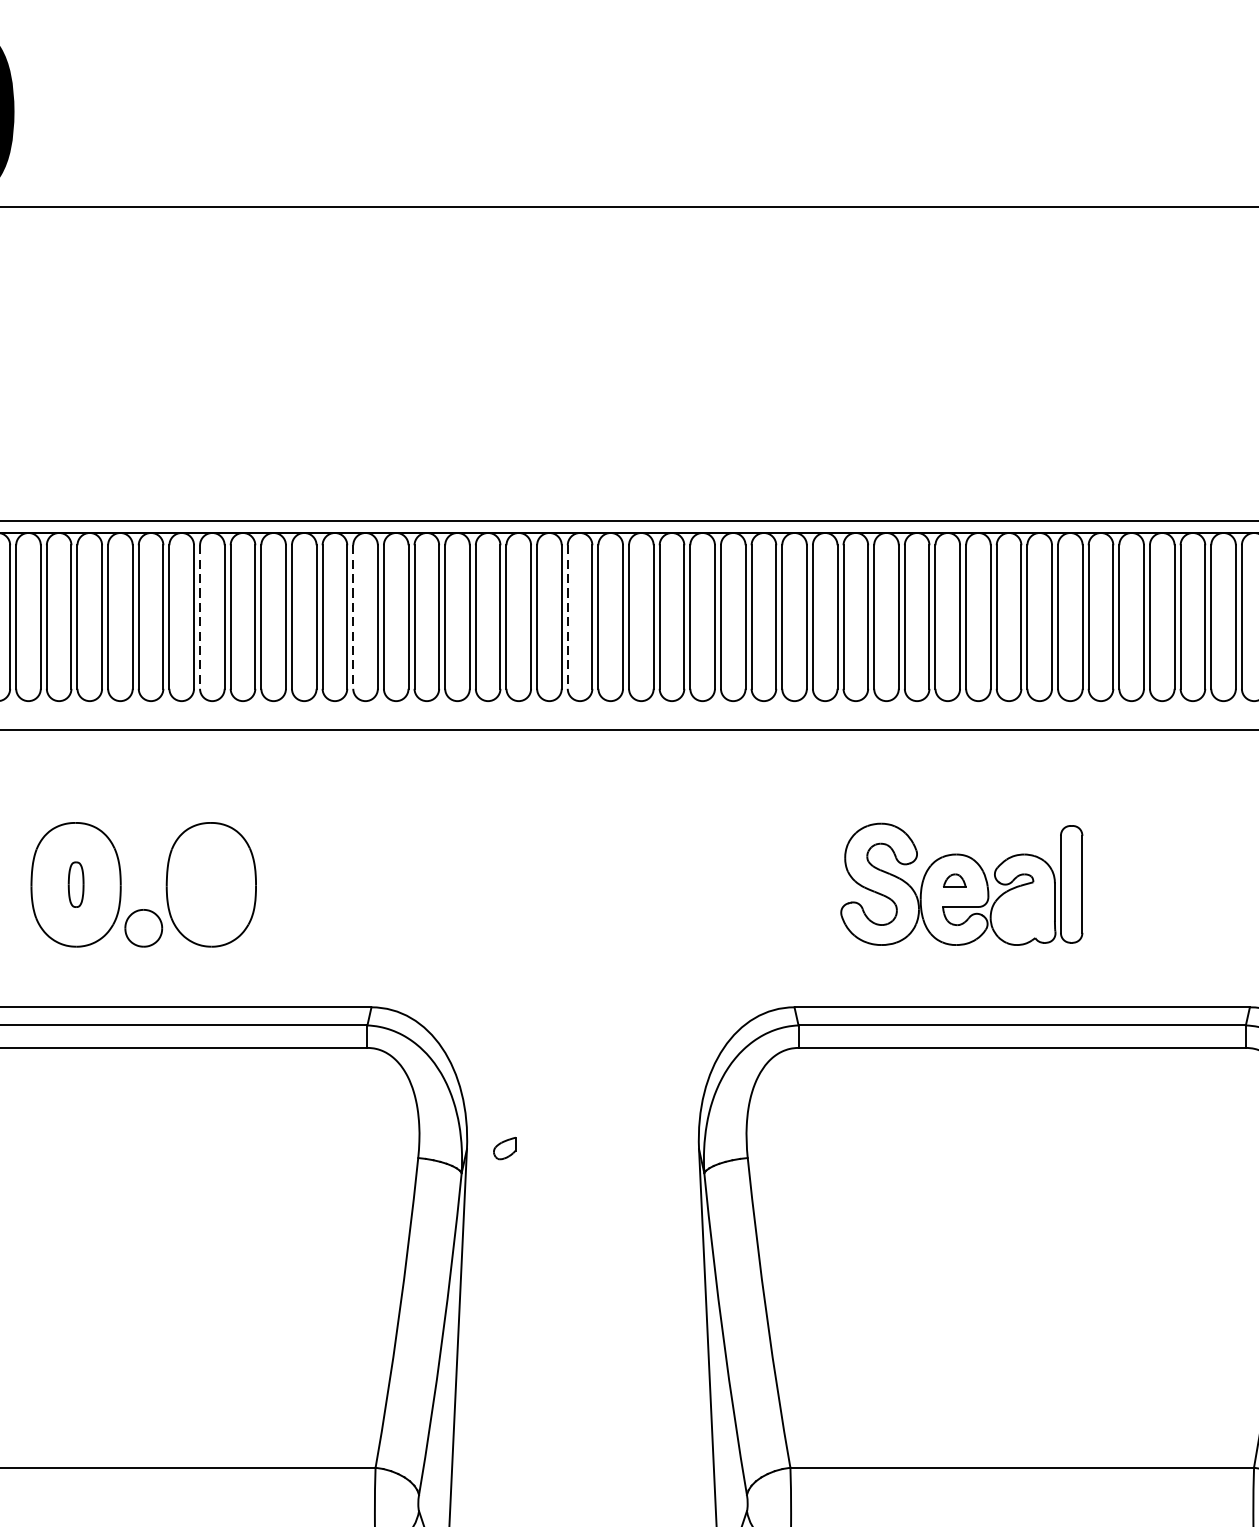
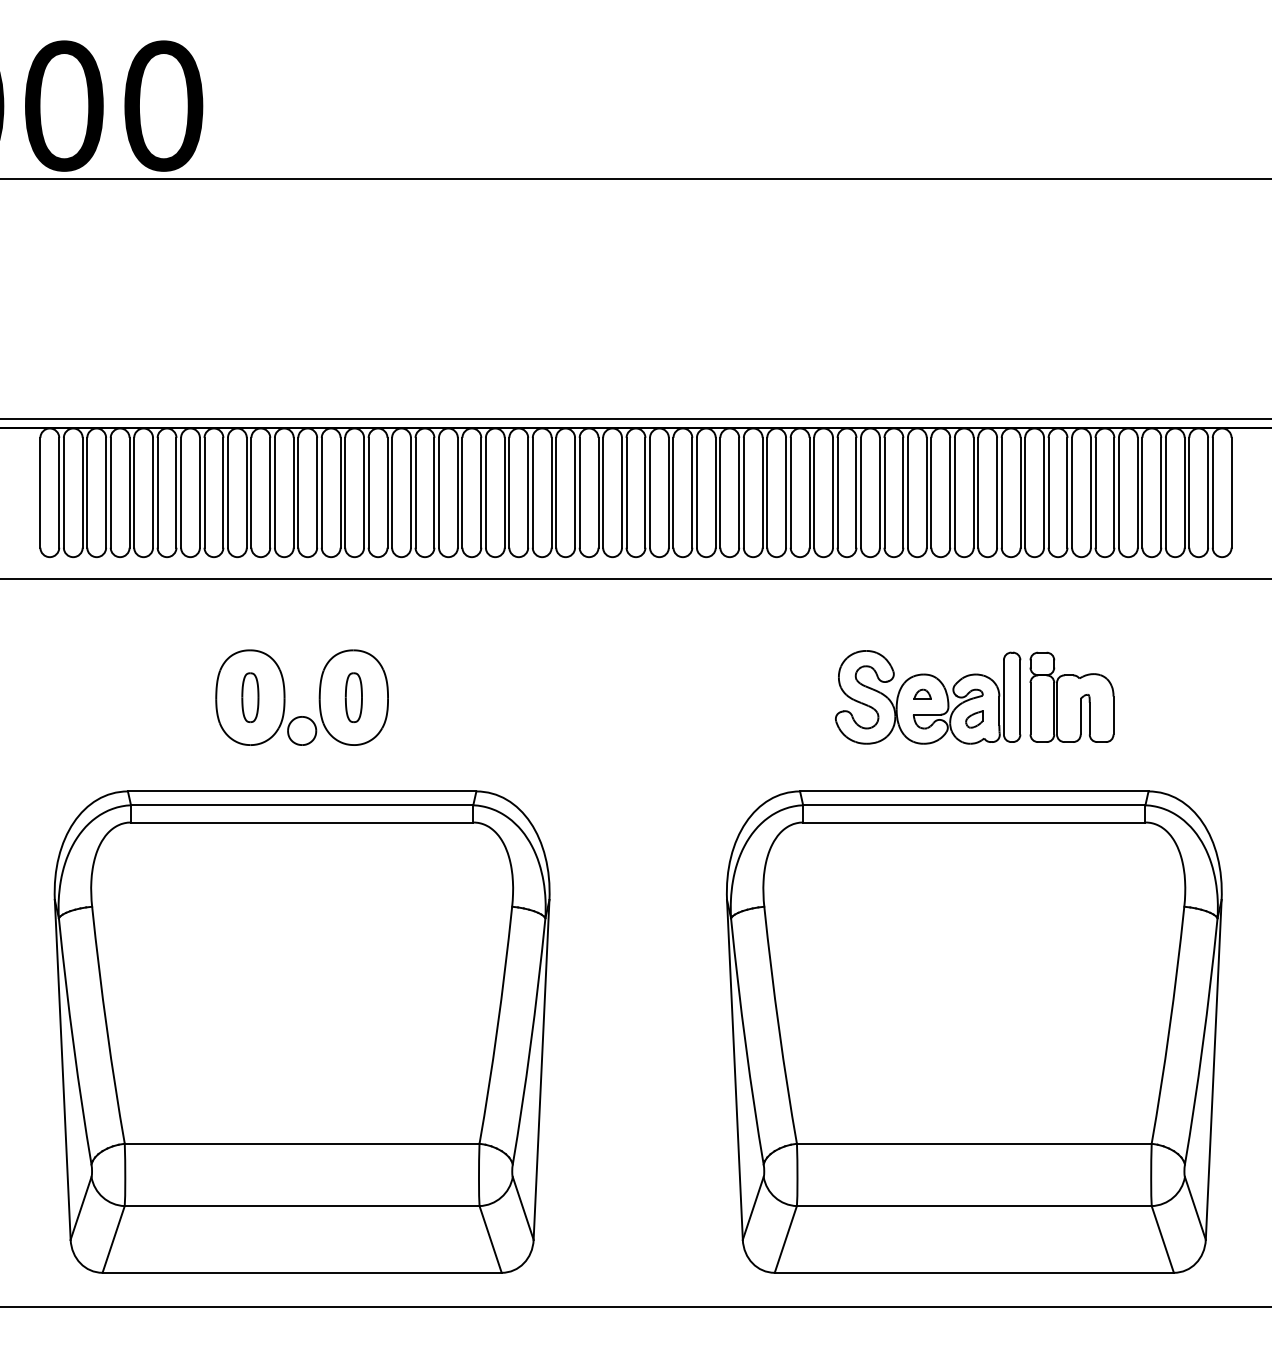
line: (200, 616) -> (345, 492), dashed -> solid
line: (353, 616) -> (462, 492), dashed -> solid
line: (567, 616) -> (626, 492), dashed -> solid
part: (1149, 883) -> (1071, 696), added
part: (76, 884) -> (250, 697), size x1.43
part: (210, 884) -> (353, 697), added
part: (504, 1148) -> (974, 719), moved

